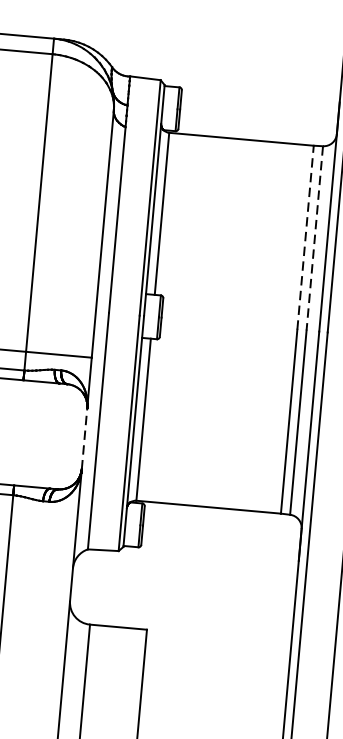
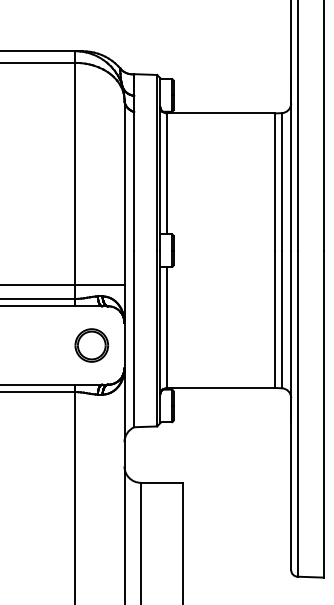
line: (314, 237) -> (281, 181), dashed -> solid
line: (305, 238) -> (274, 182), dashed -> solid
part: (40, 434) -> (91, 345), added
line: (84, 438) -> (124, 345), dashed -> solid

